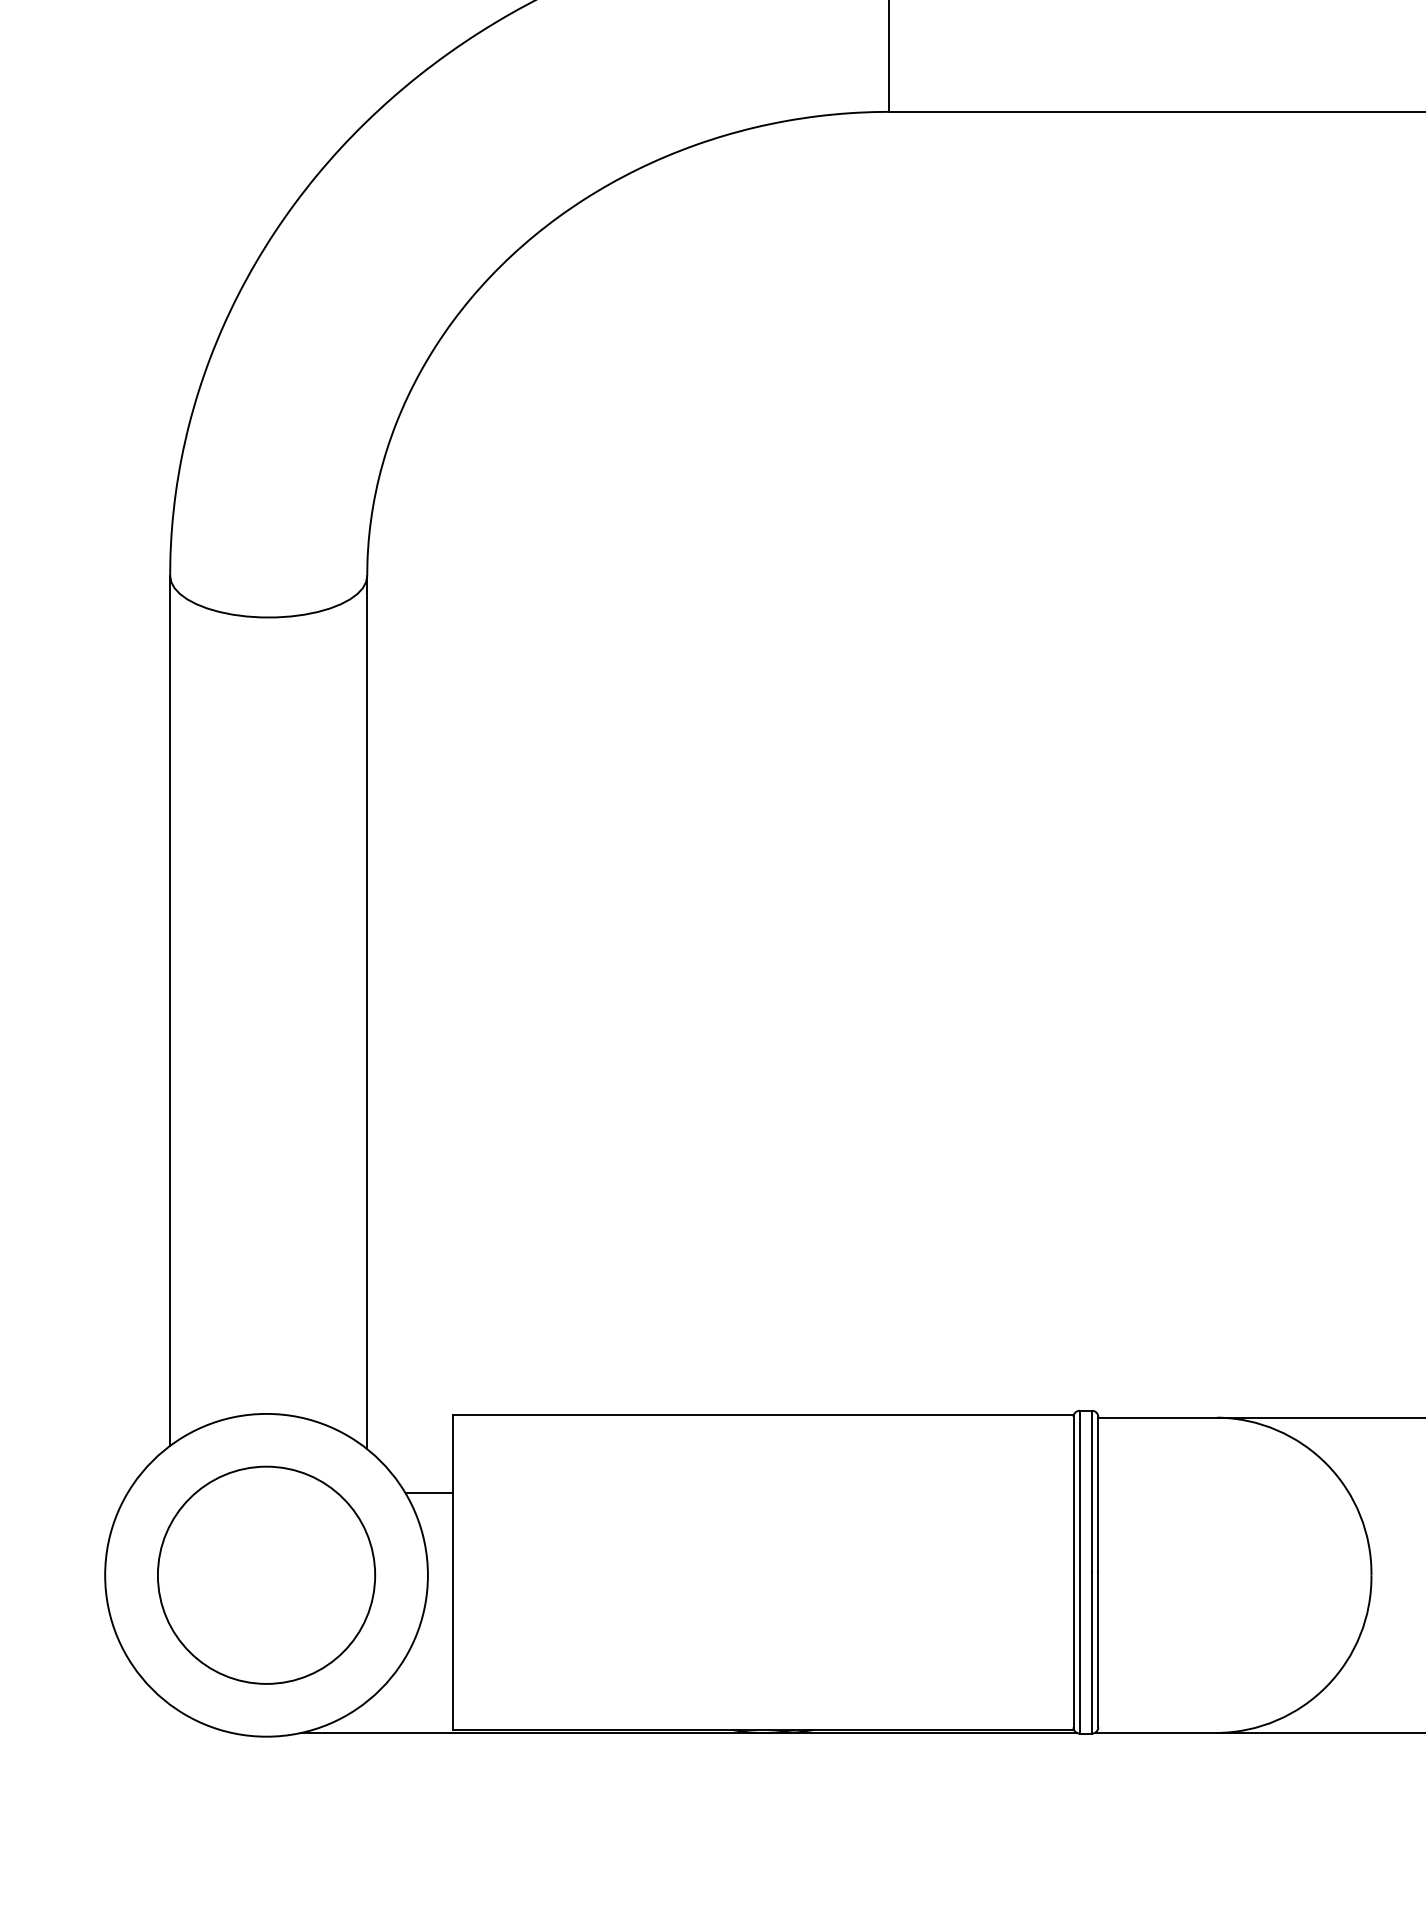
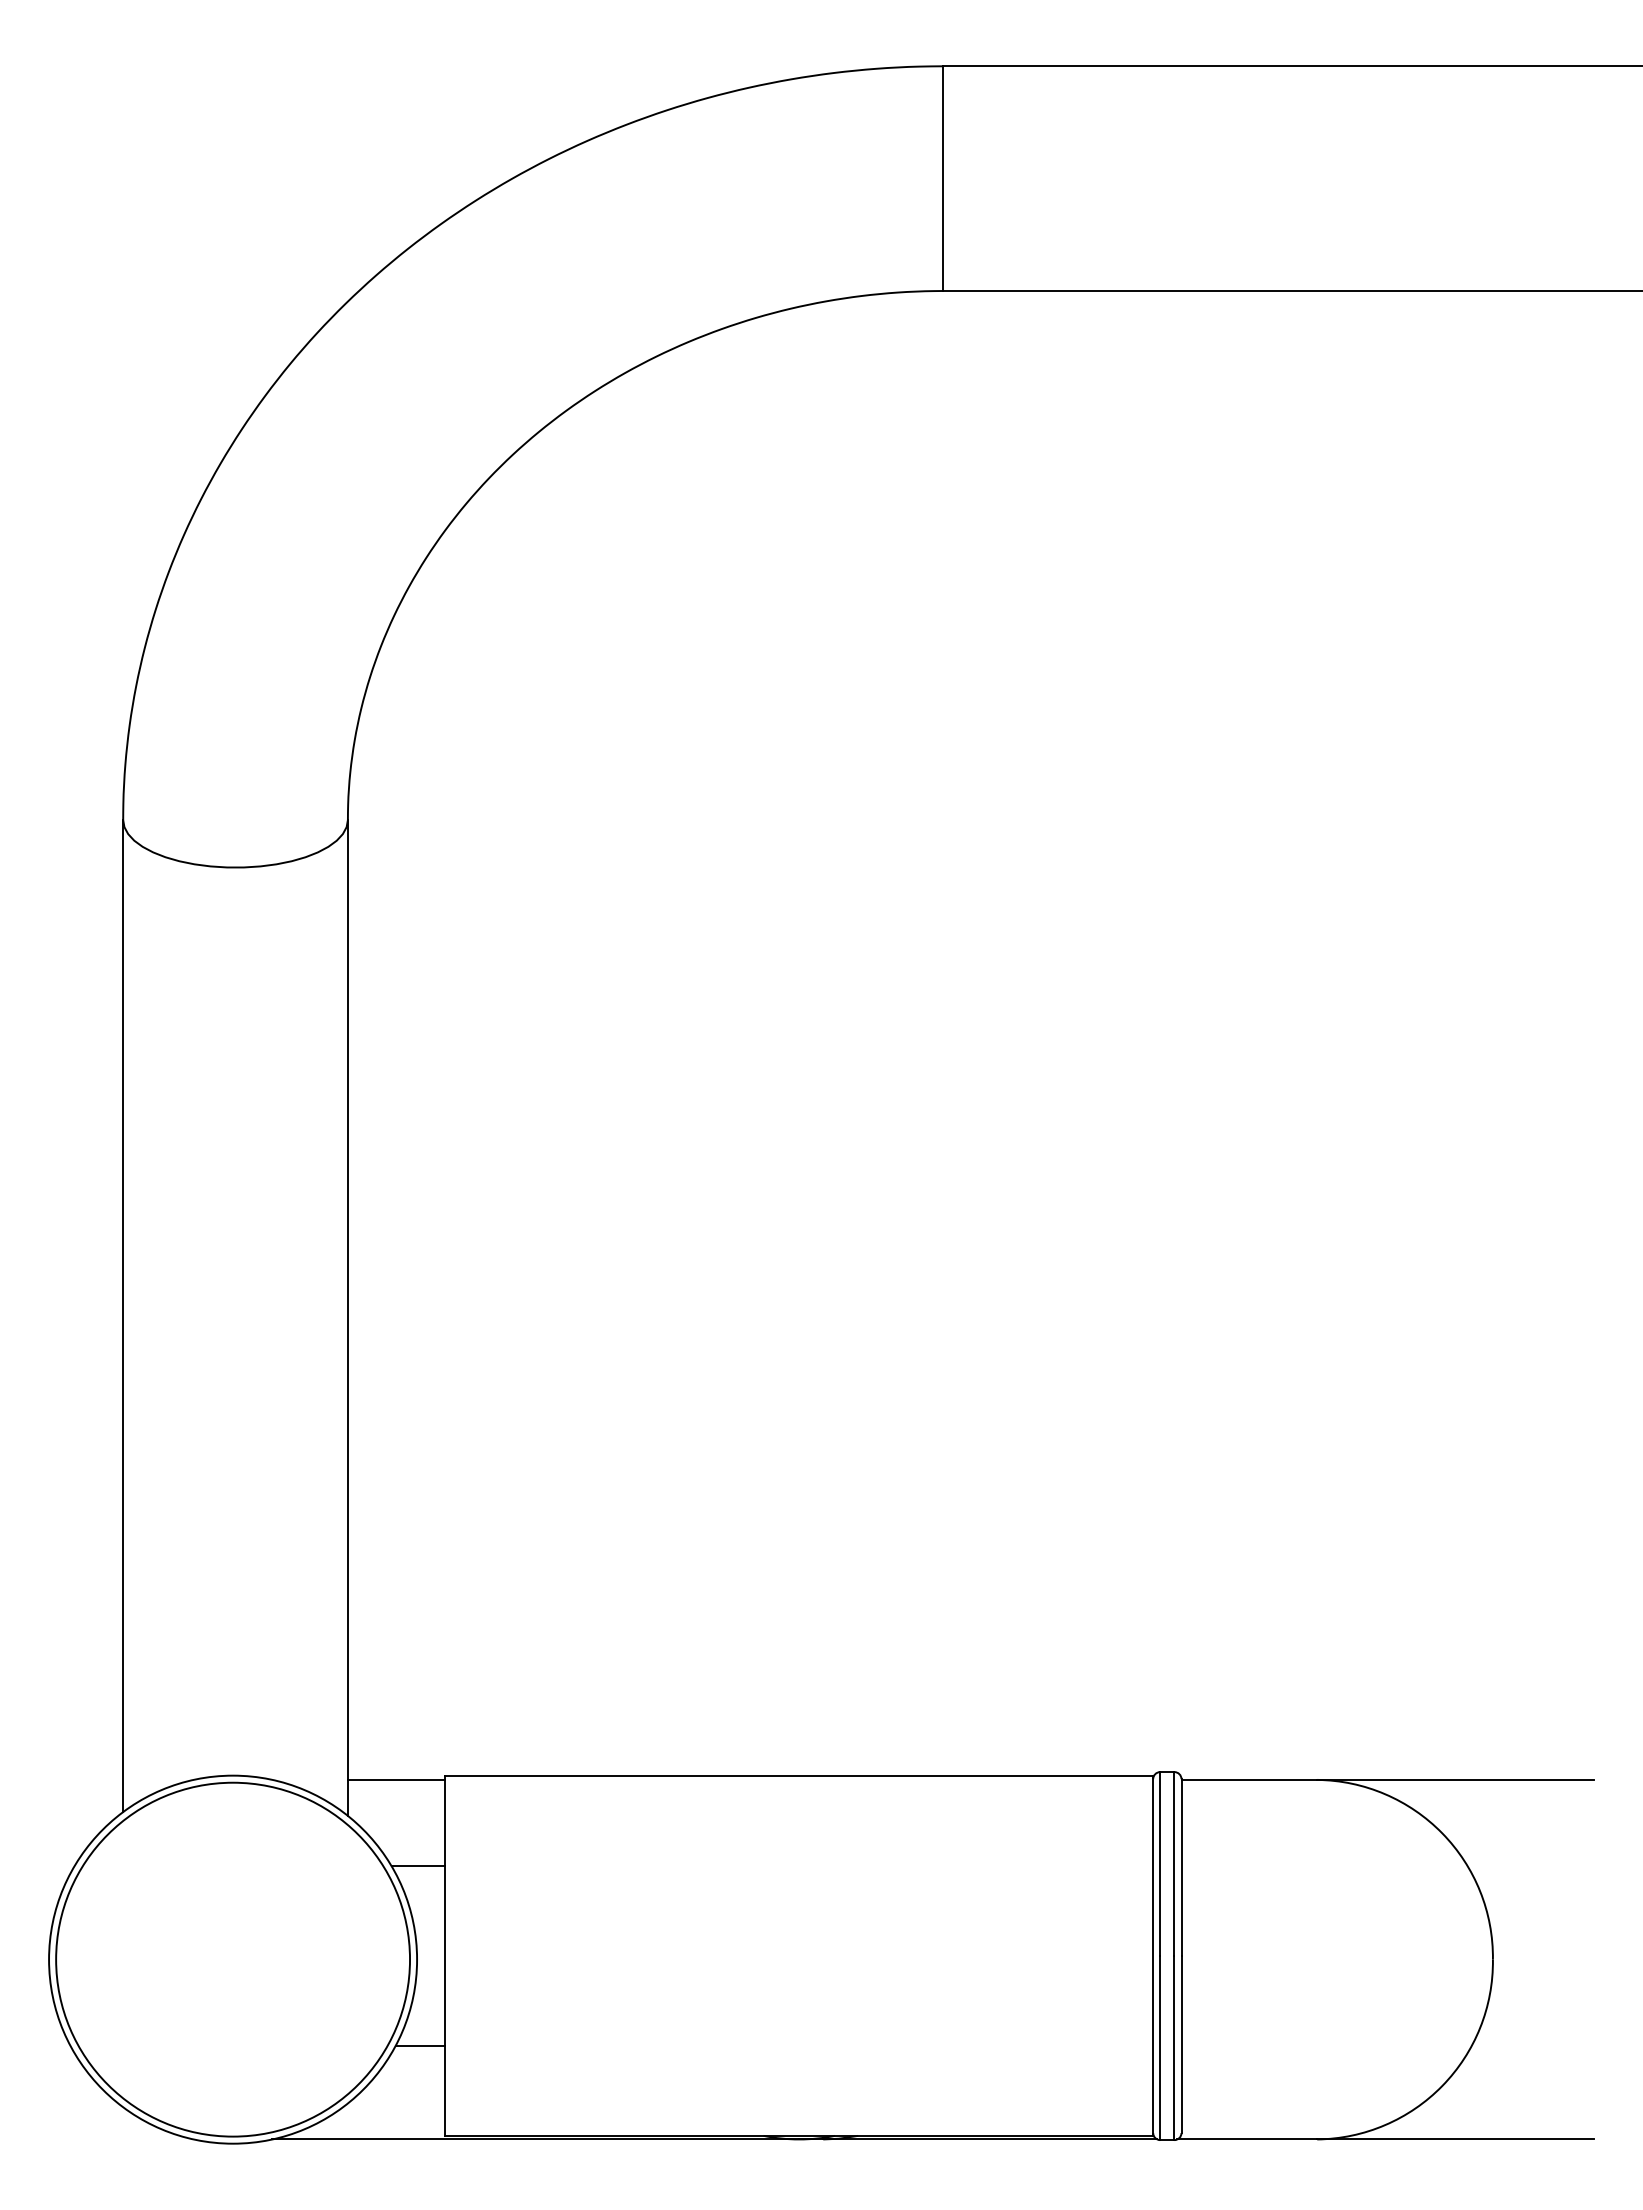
line: (409, 1417) -> (396, 1779), added
circle: (266, 1575) -> (233, 1959), size x1.43
line: (430, 1650) -> (420, 2045), added

